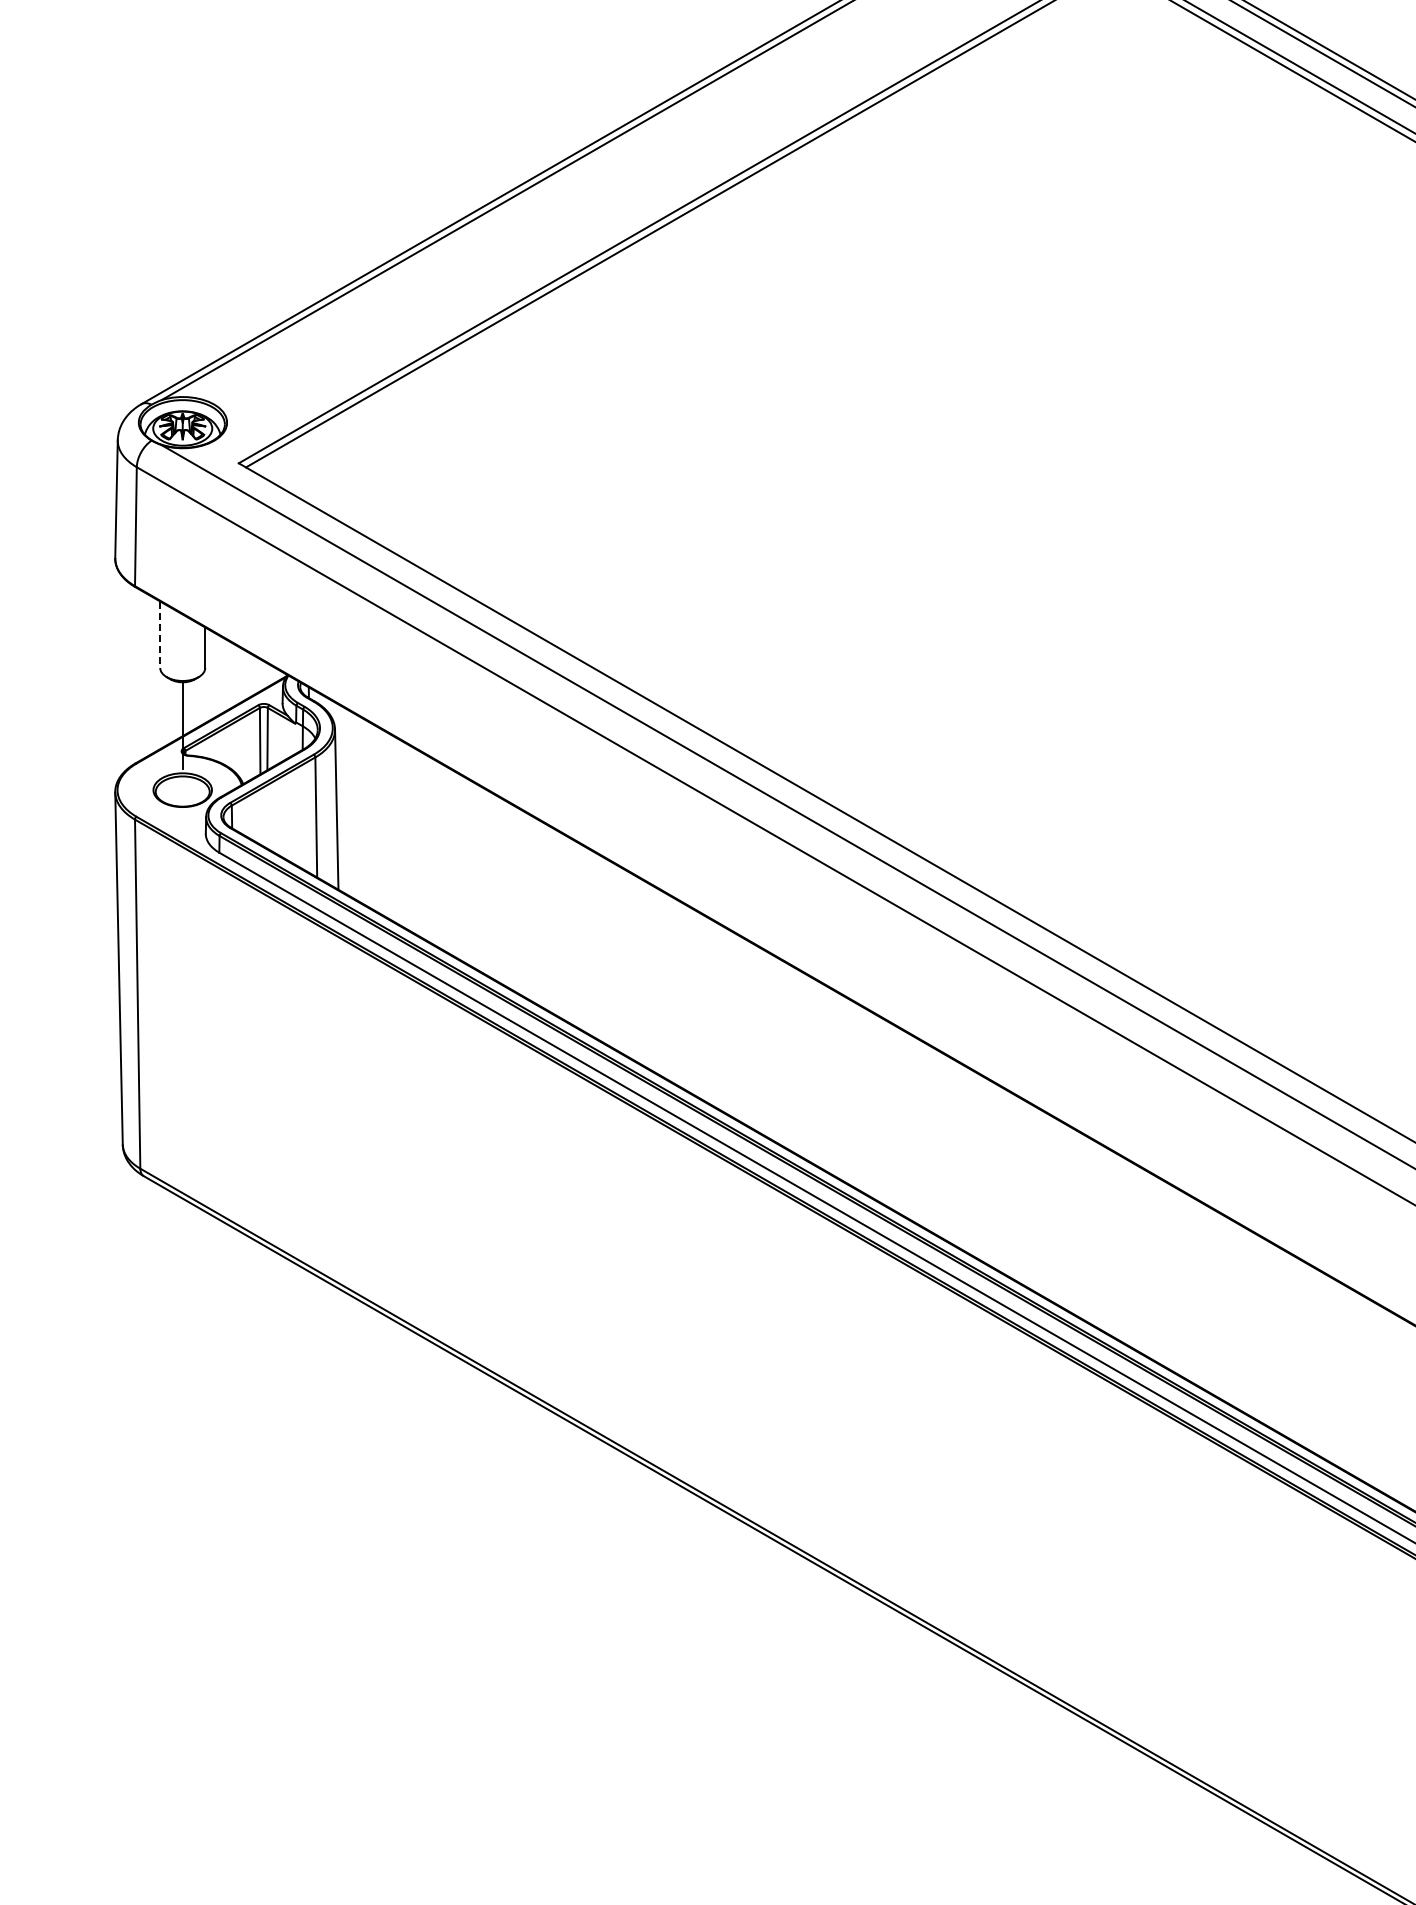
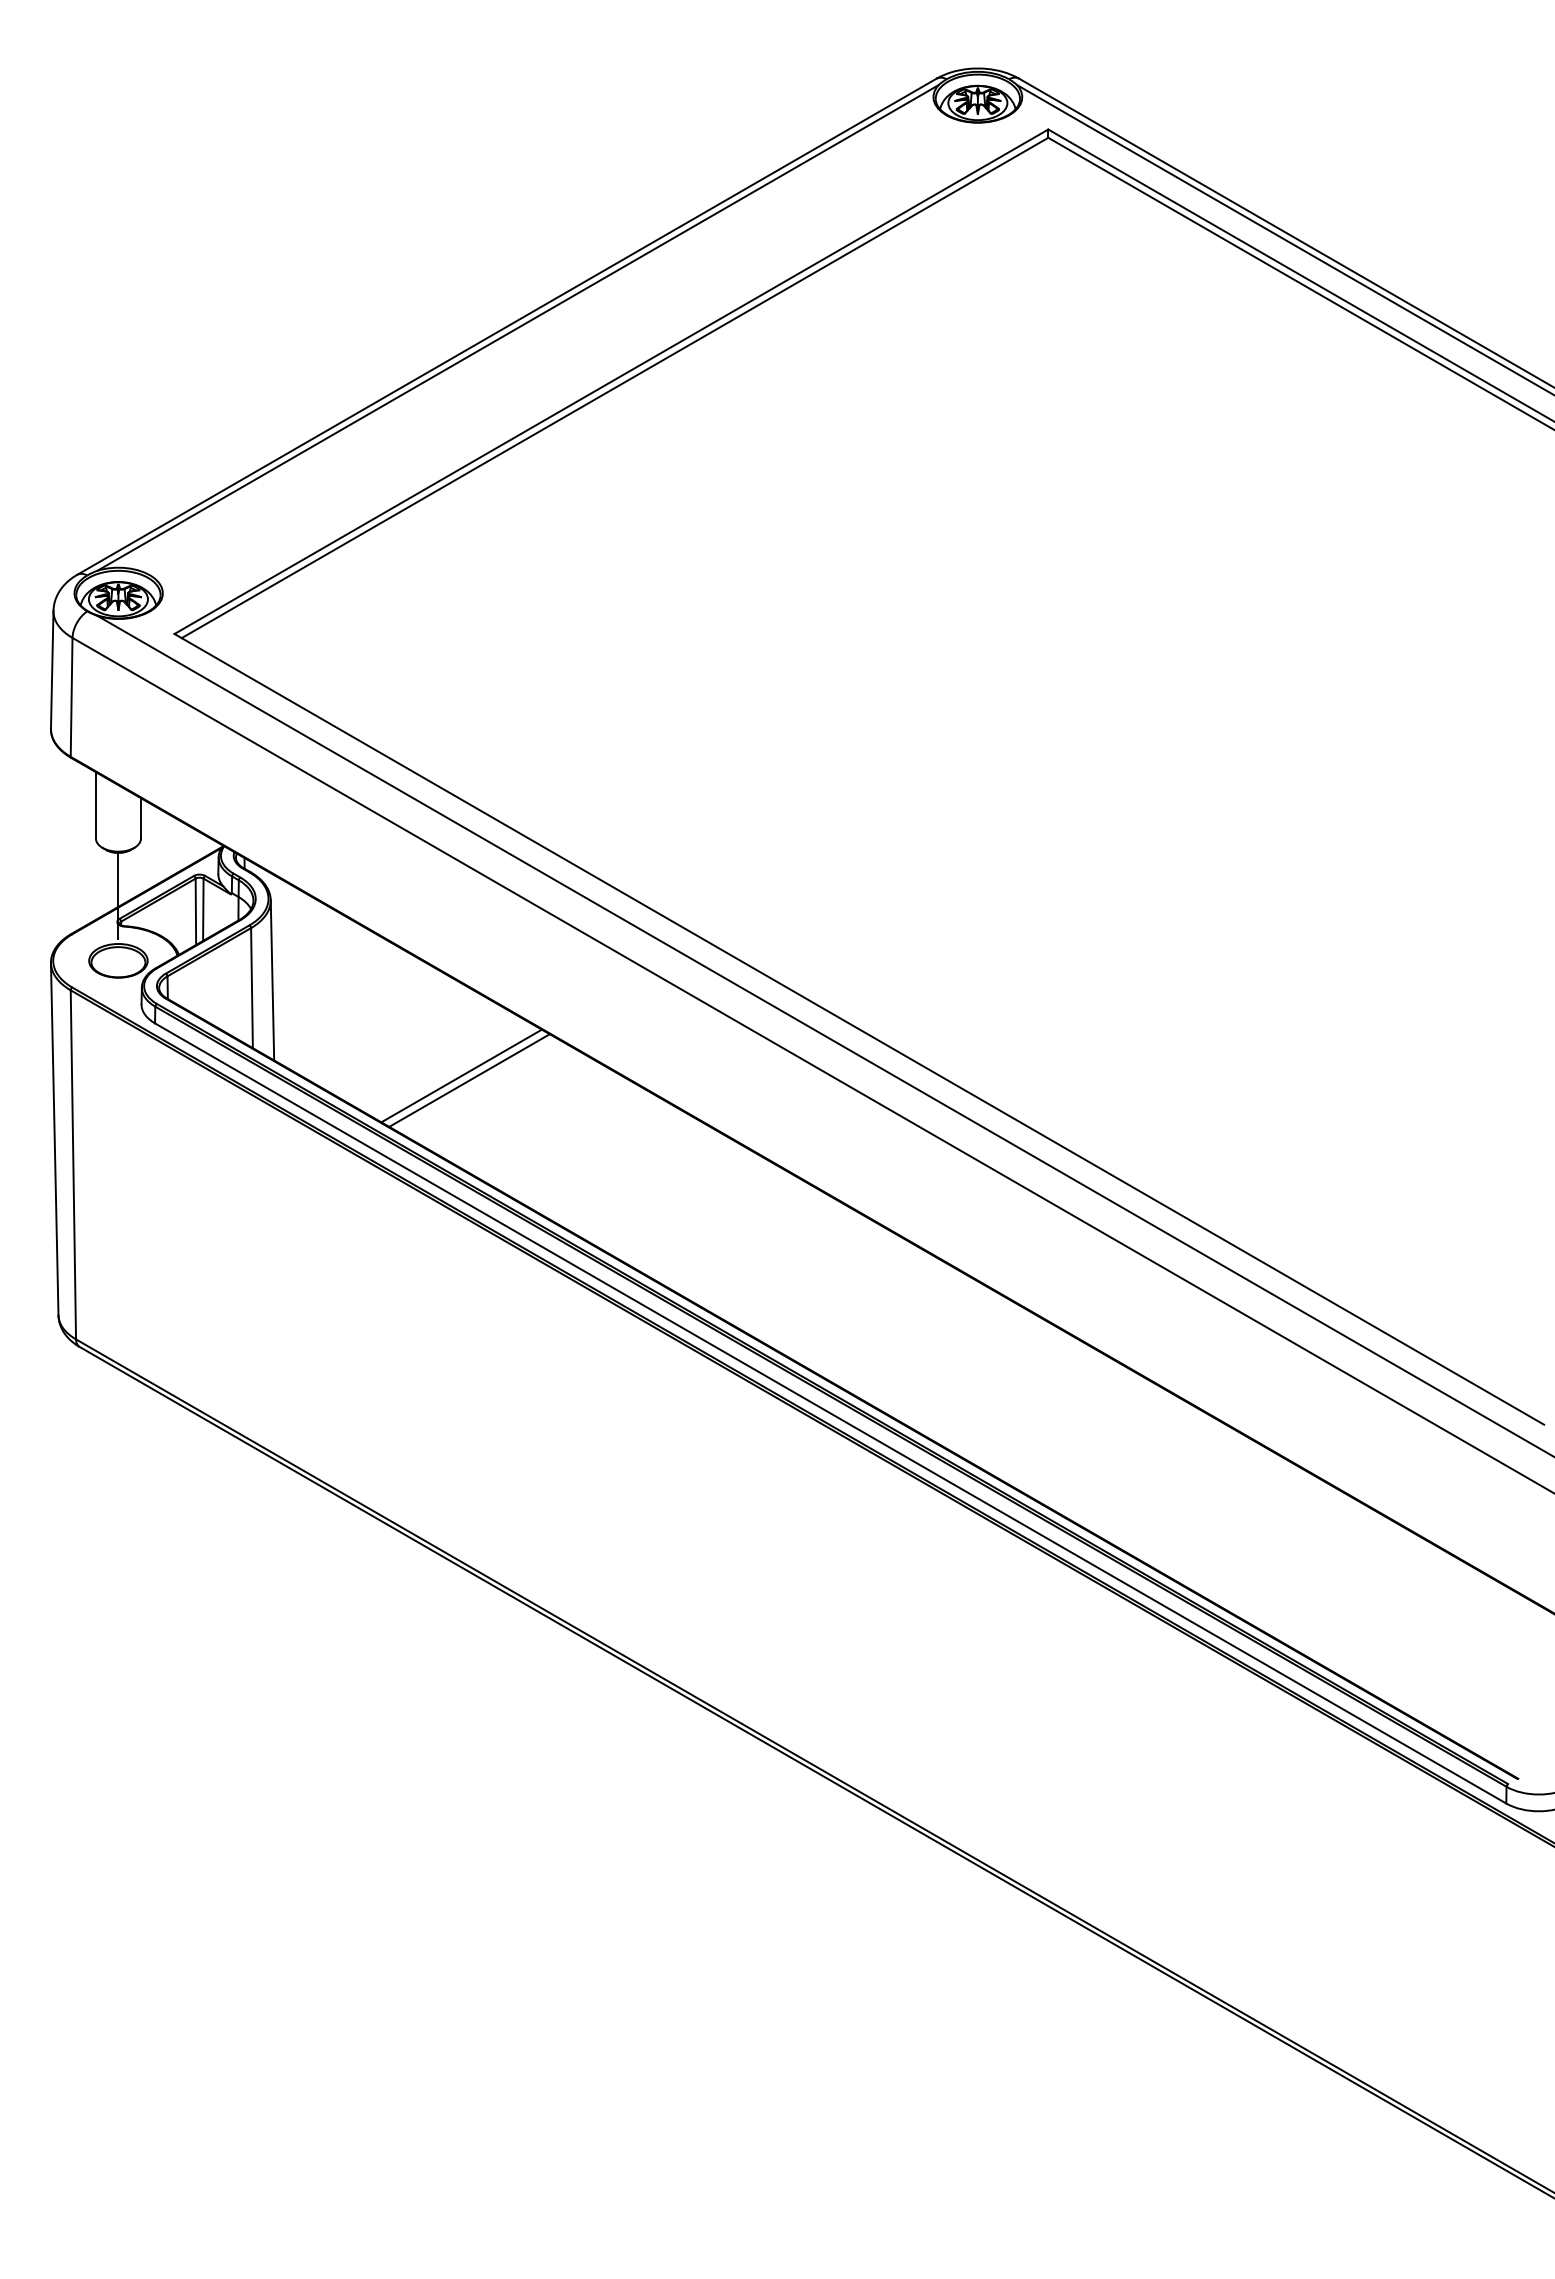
line: (159, 634) -> (95, 805), dashed -> solid
line: (525, 904) -> (461, 1075), added
line: (533, 909) -> (469, 1080), added

